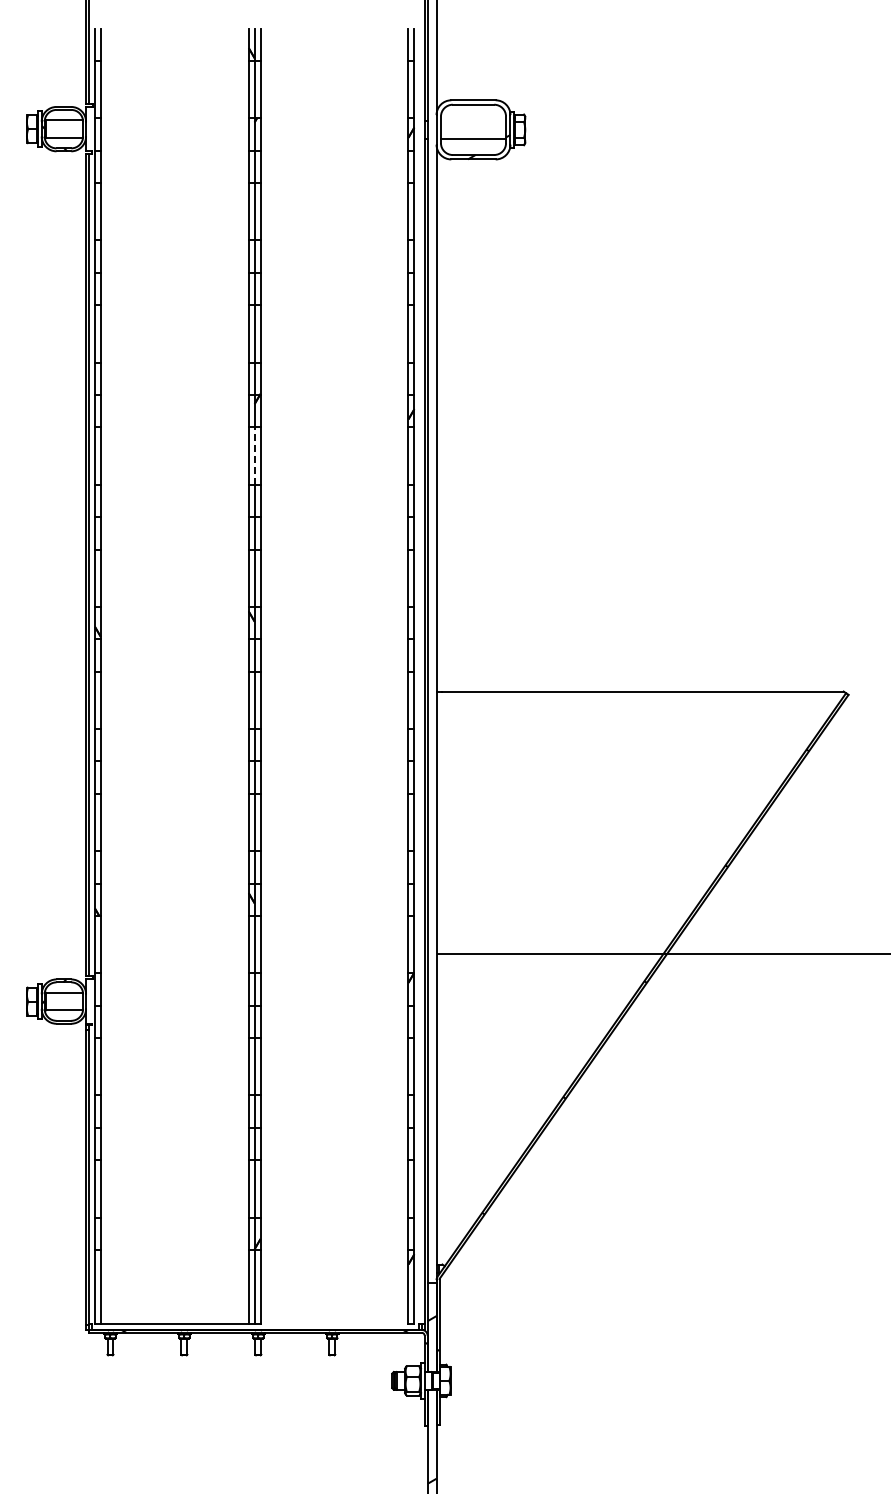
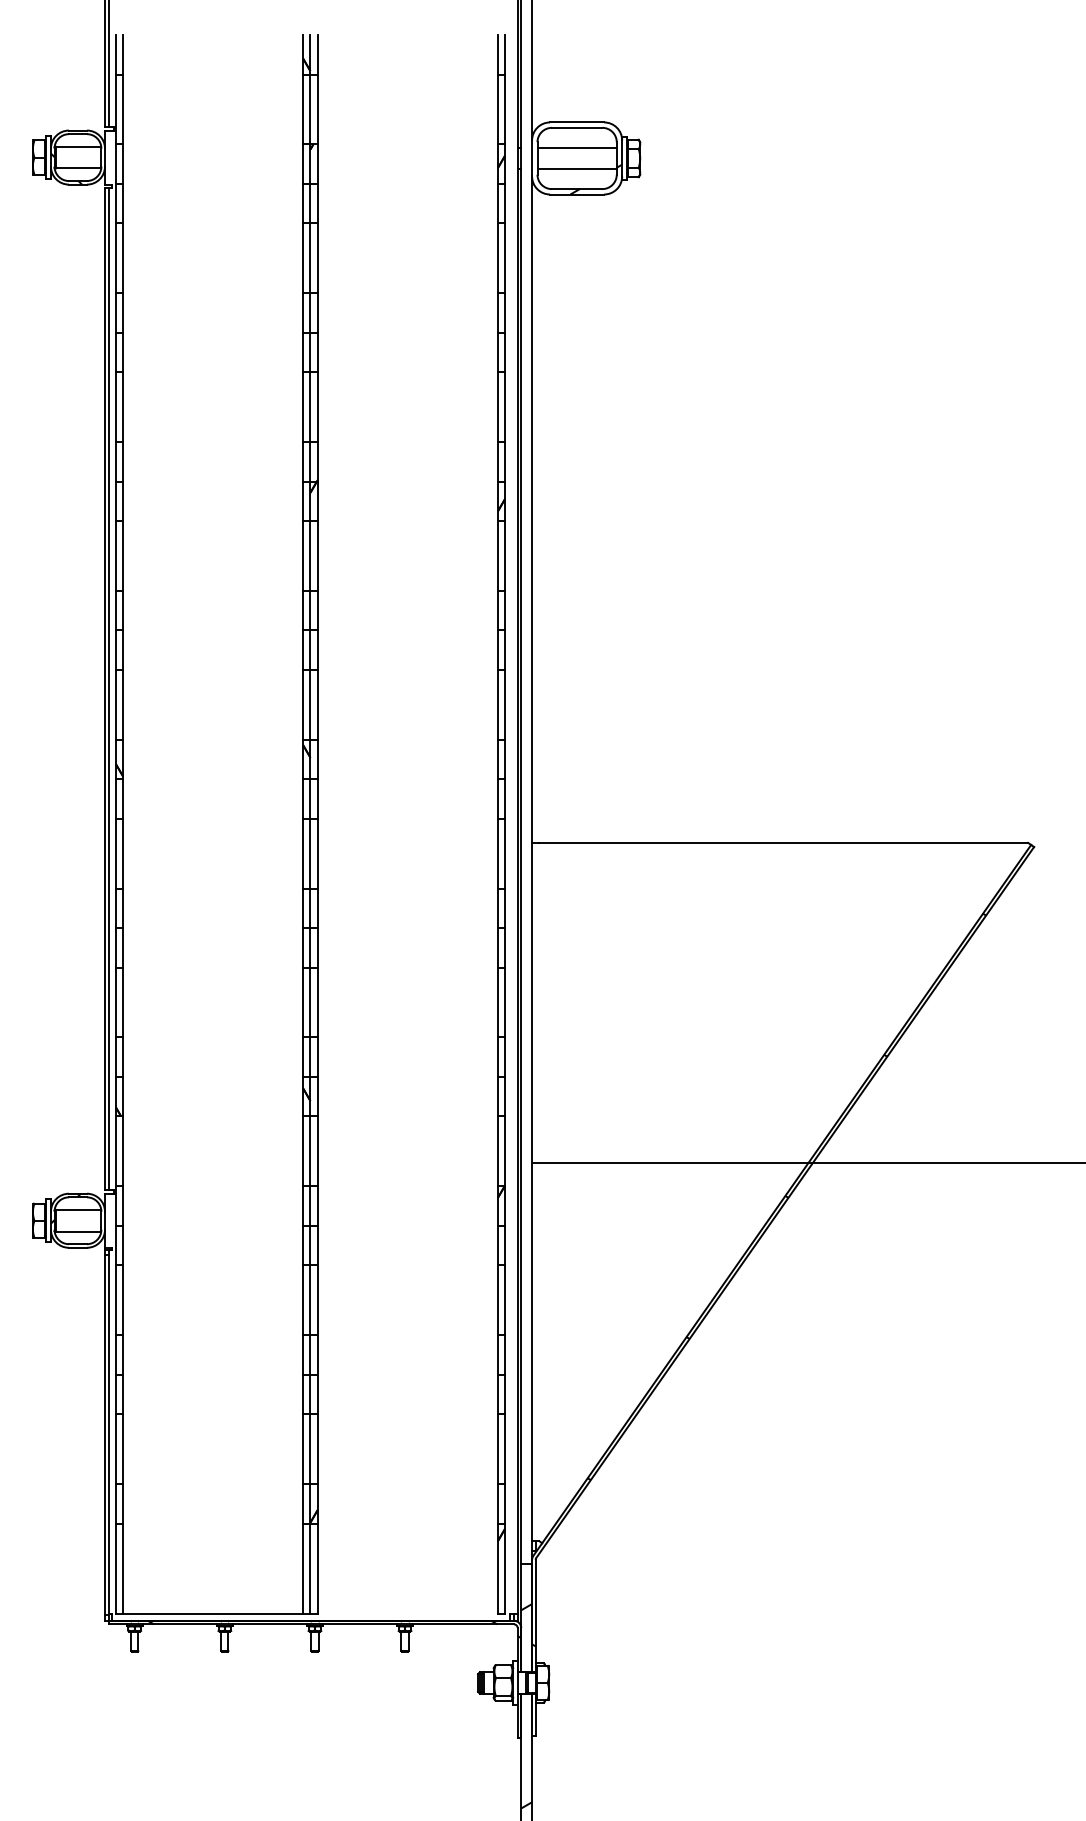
line: (473, 121) -> (577, 148), added
line: (254, 456) -> (310, 556), dashed -> solid

